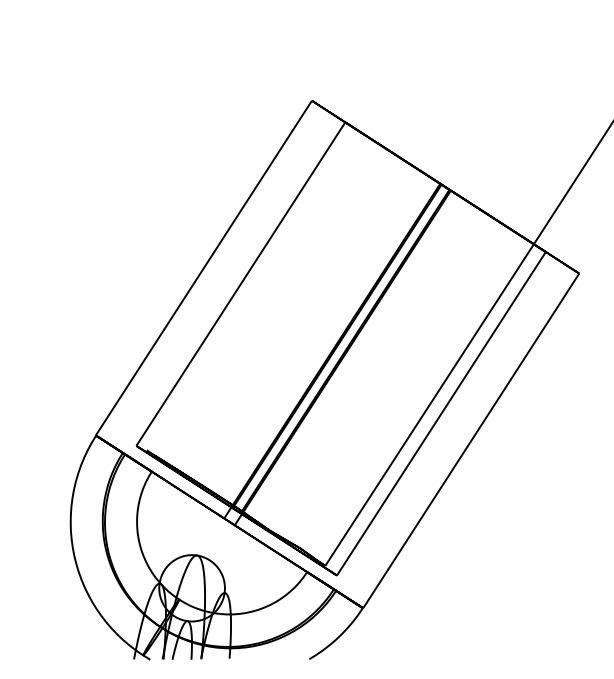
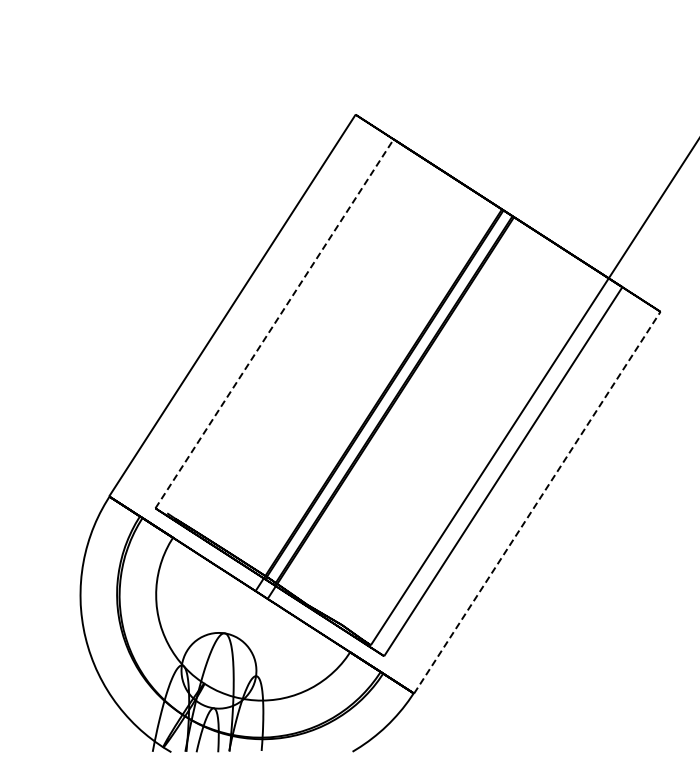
line: (240, 283) -> (274, 323), solid -> dashed
line: (471, 440) -> (537, 502), solid -> dashed

